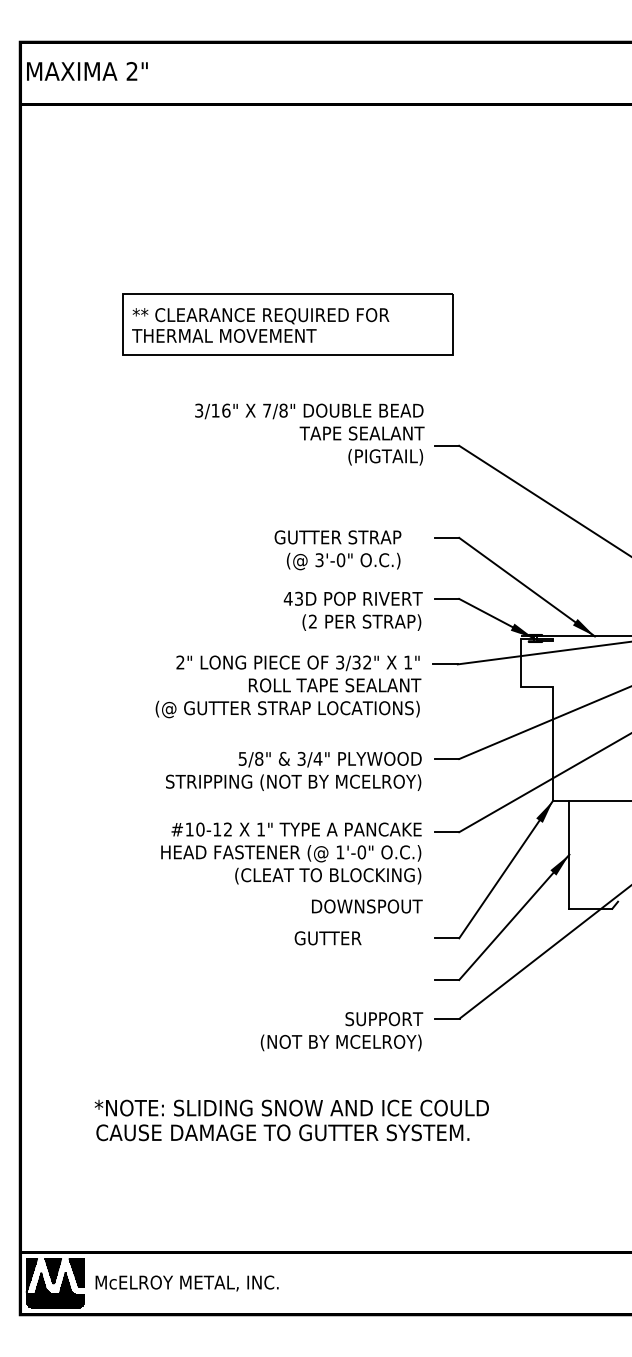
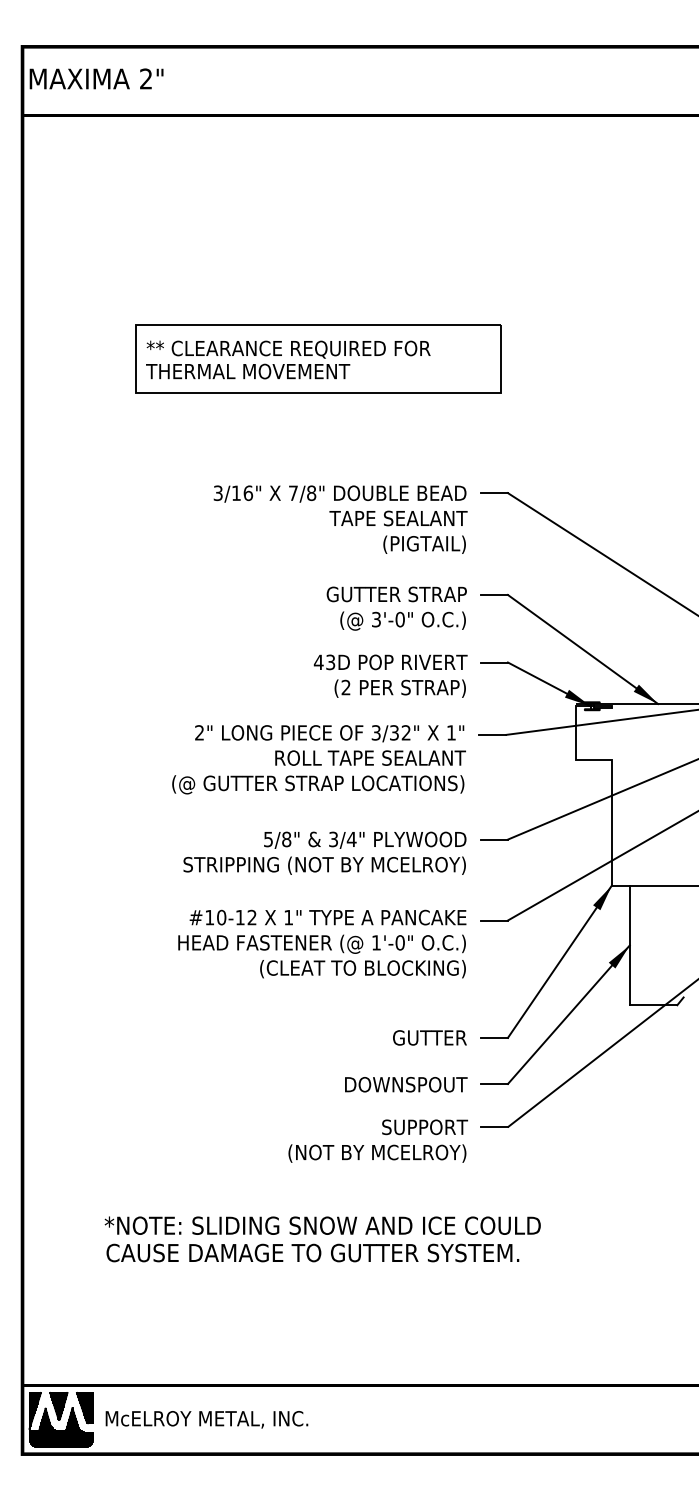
text: (309, 434) -> (340, 519), moved
text: (337, 550) -> (396, 608), moved
text: (367, 906) -> (406, 1084), moved
text: (327, 937) -> (429, 1037), moved

